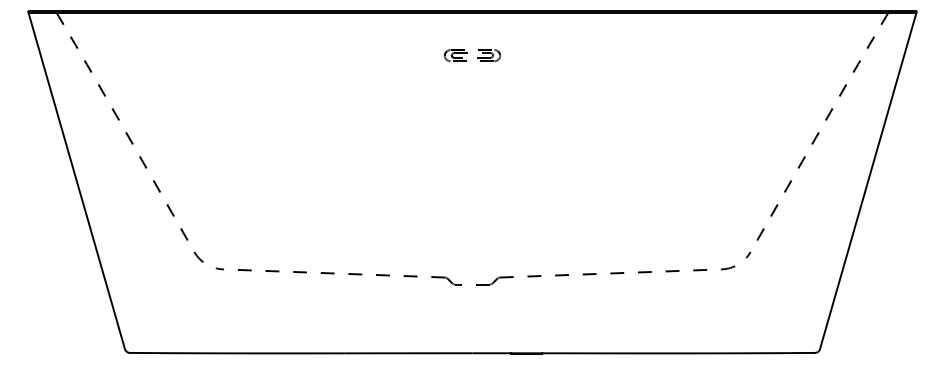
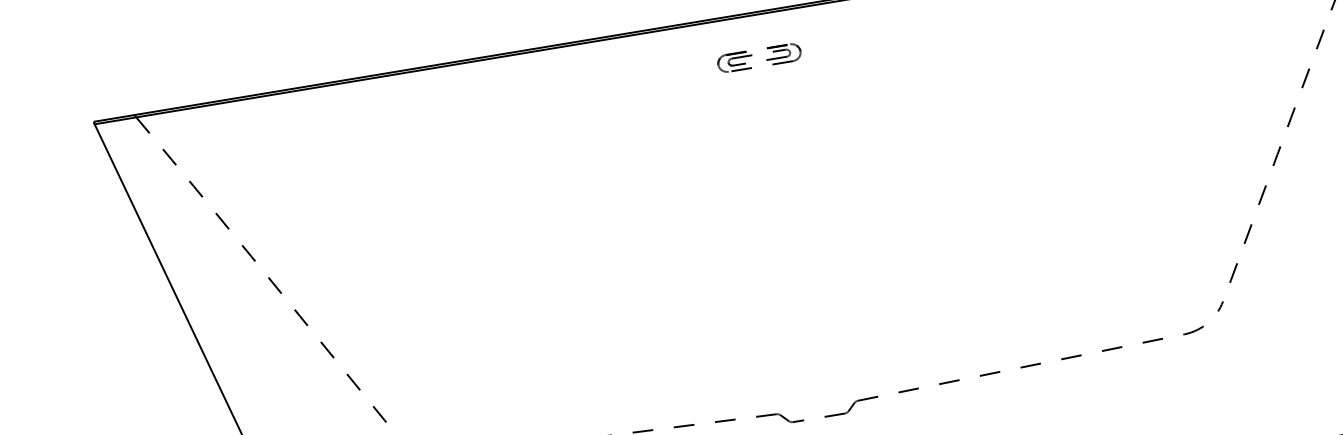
part: (472, 55) -> (759, 57), moved

